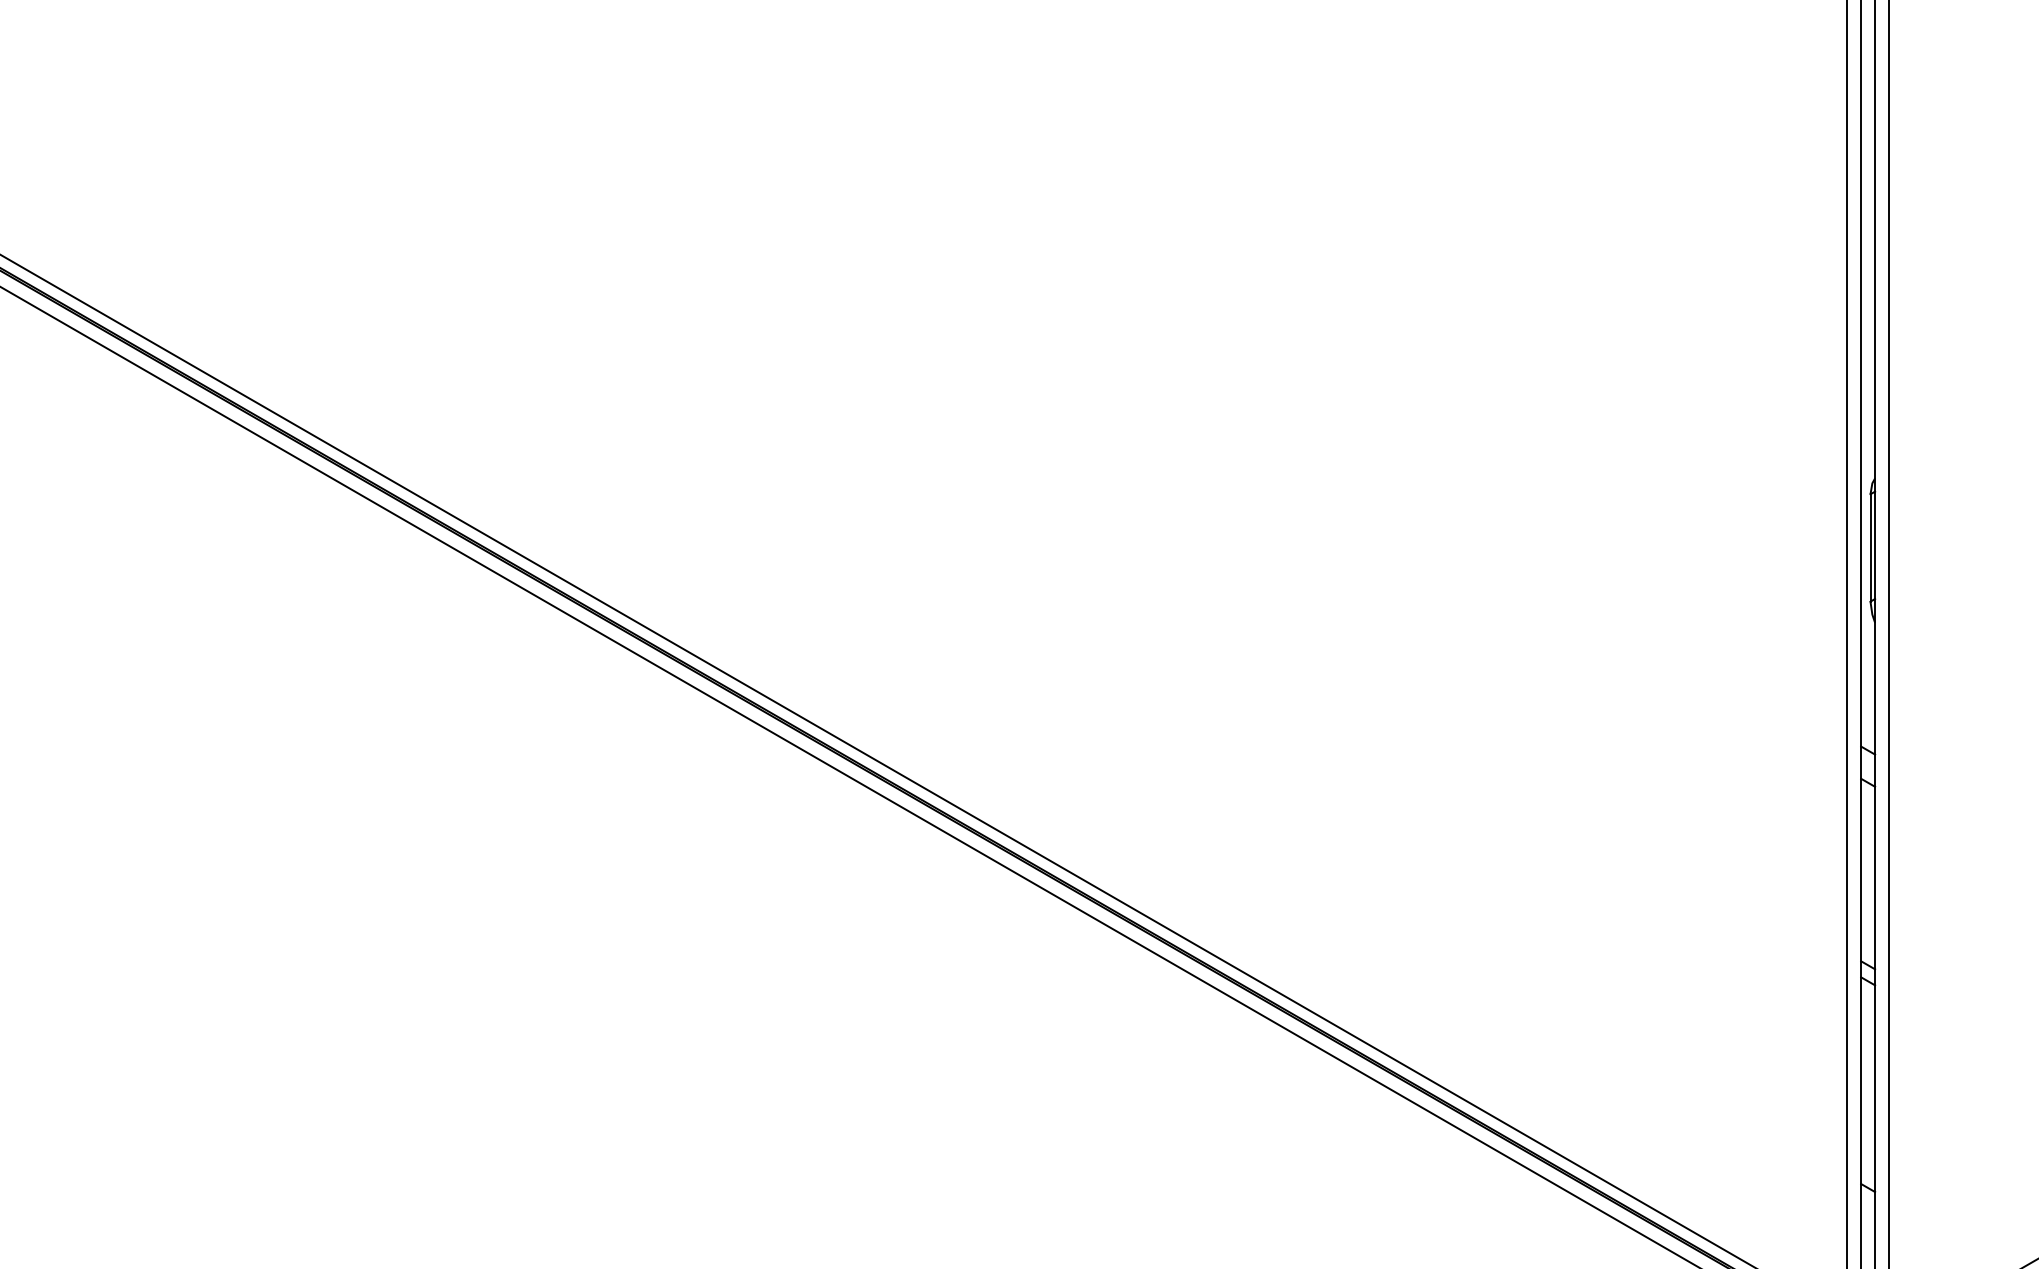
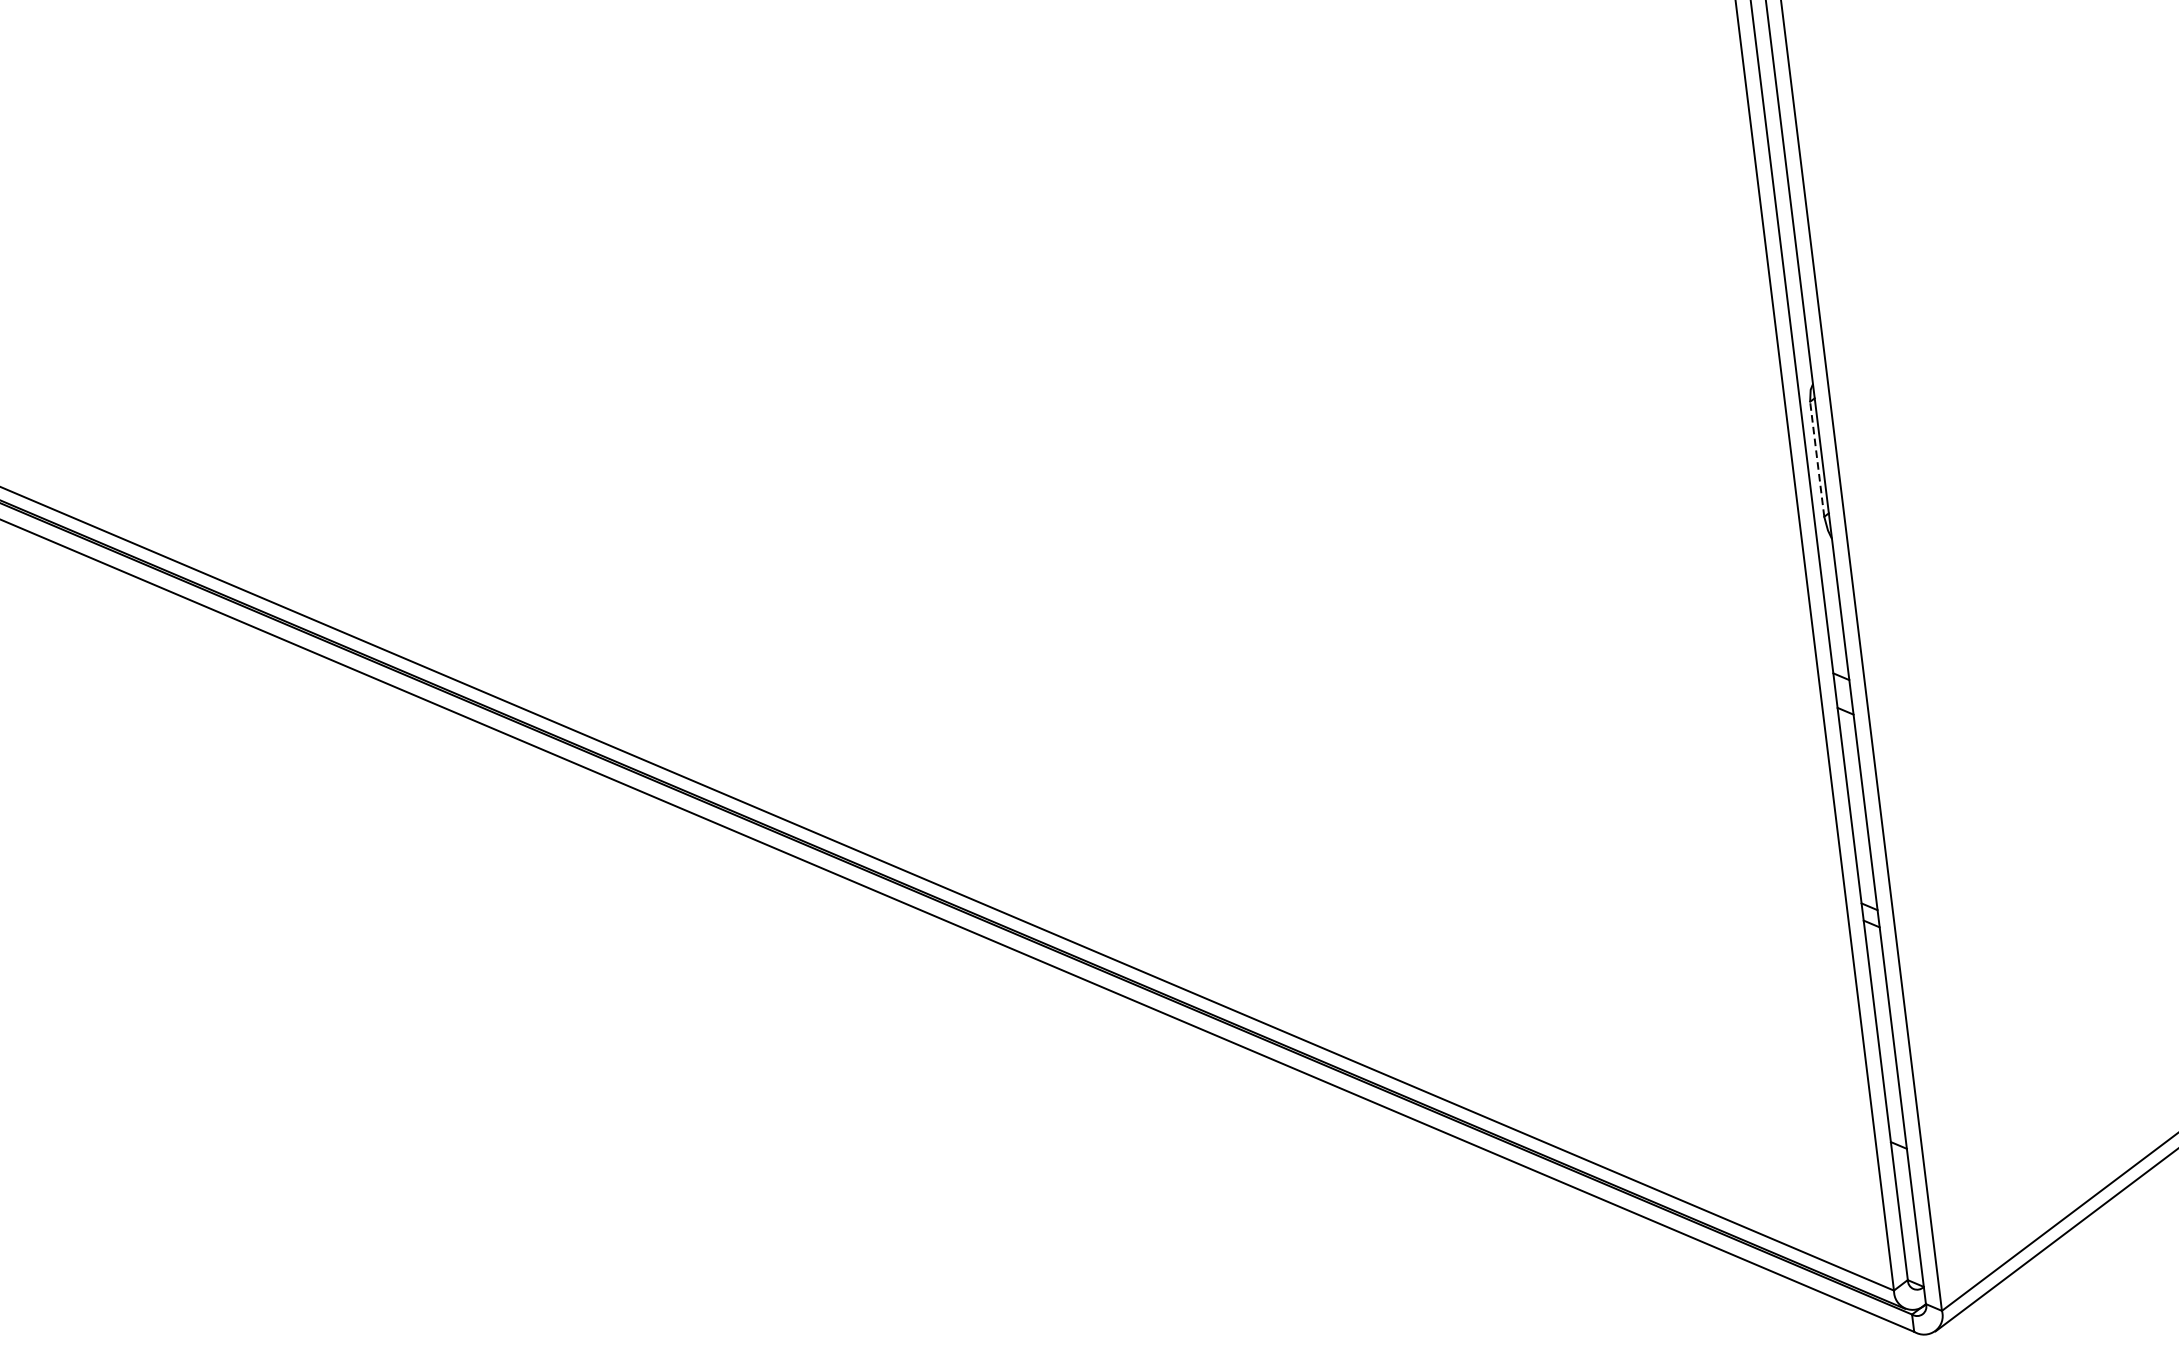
line: (1870, 547) -> (1817, 458), solid -> dashed

